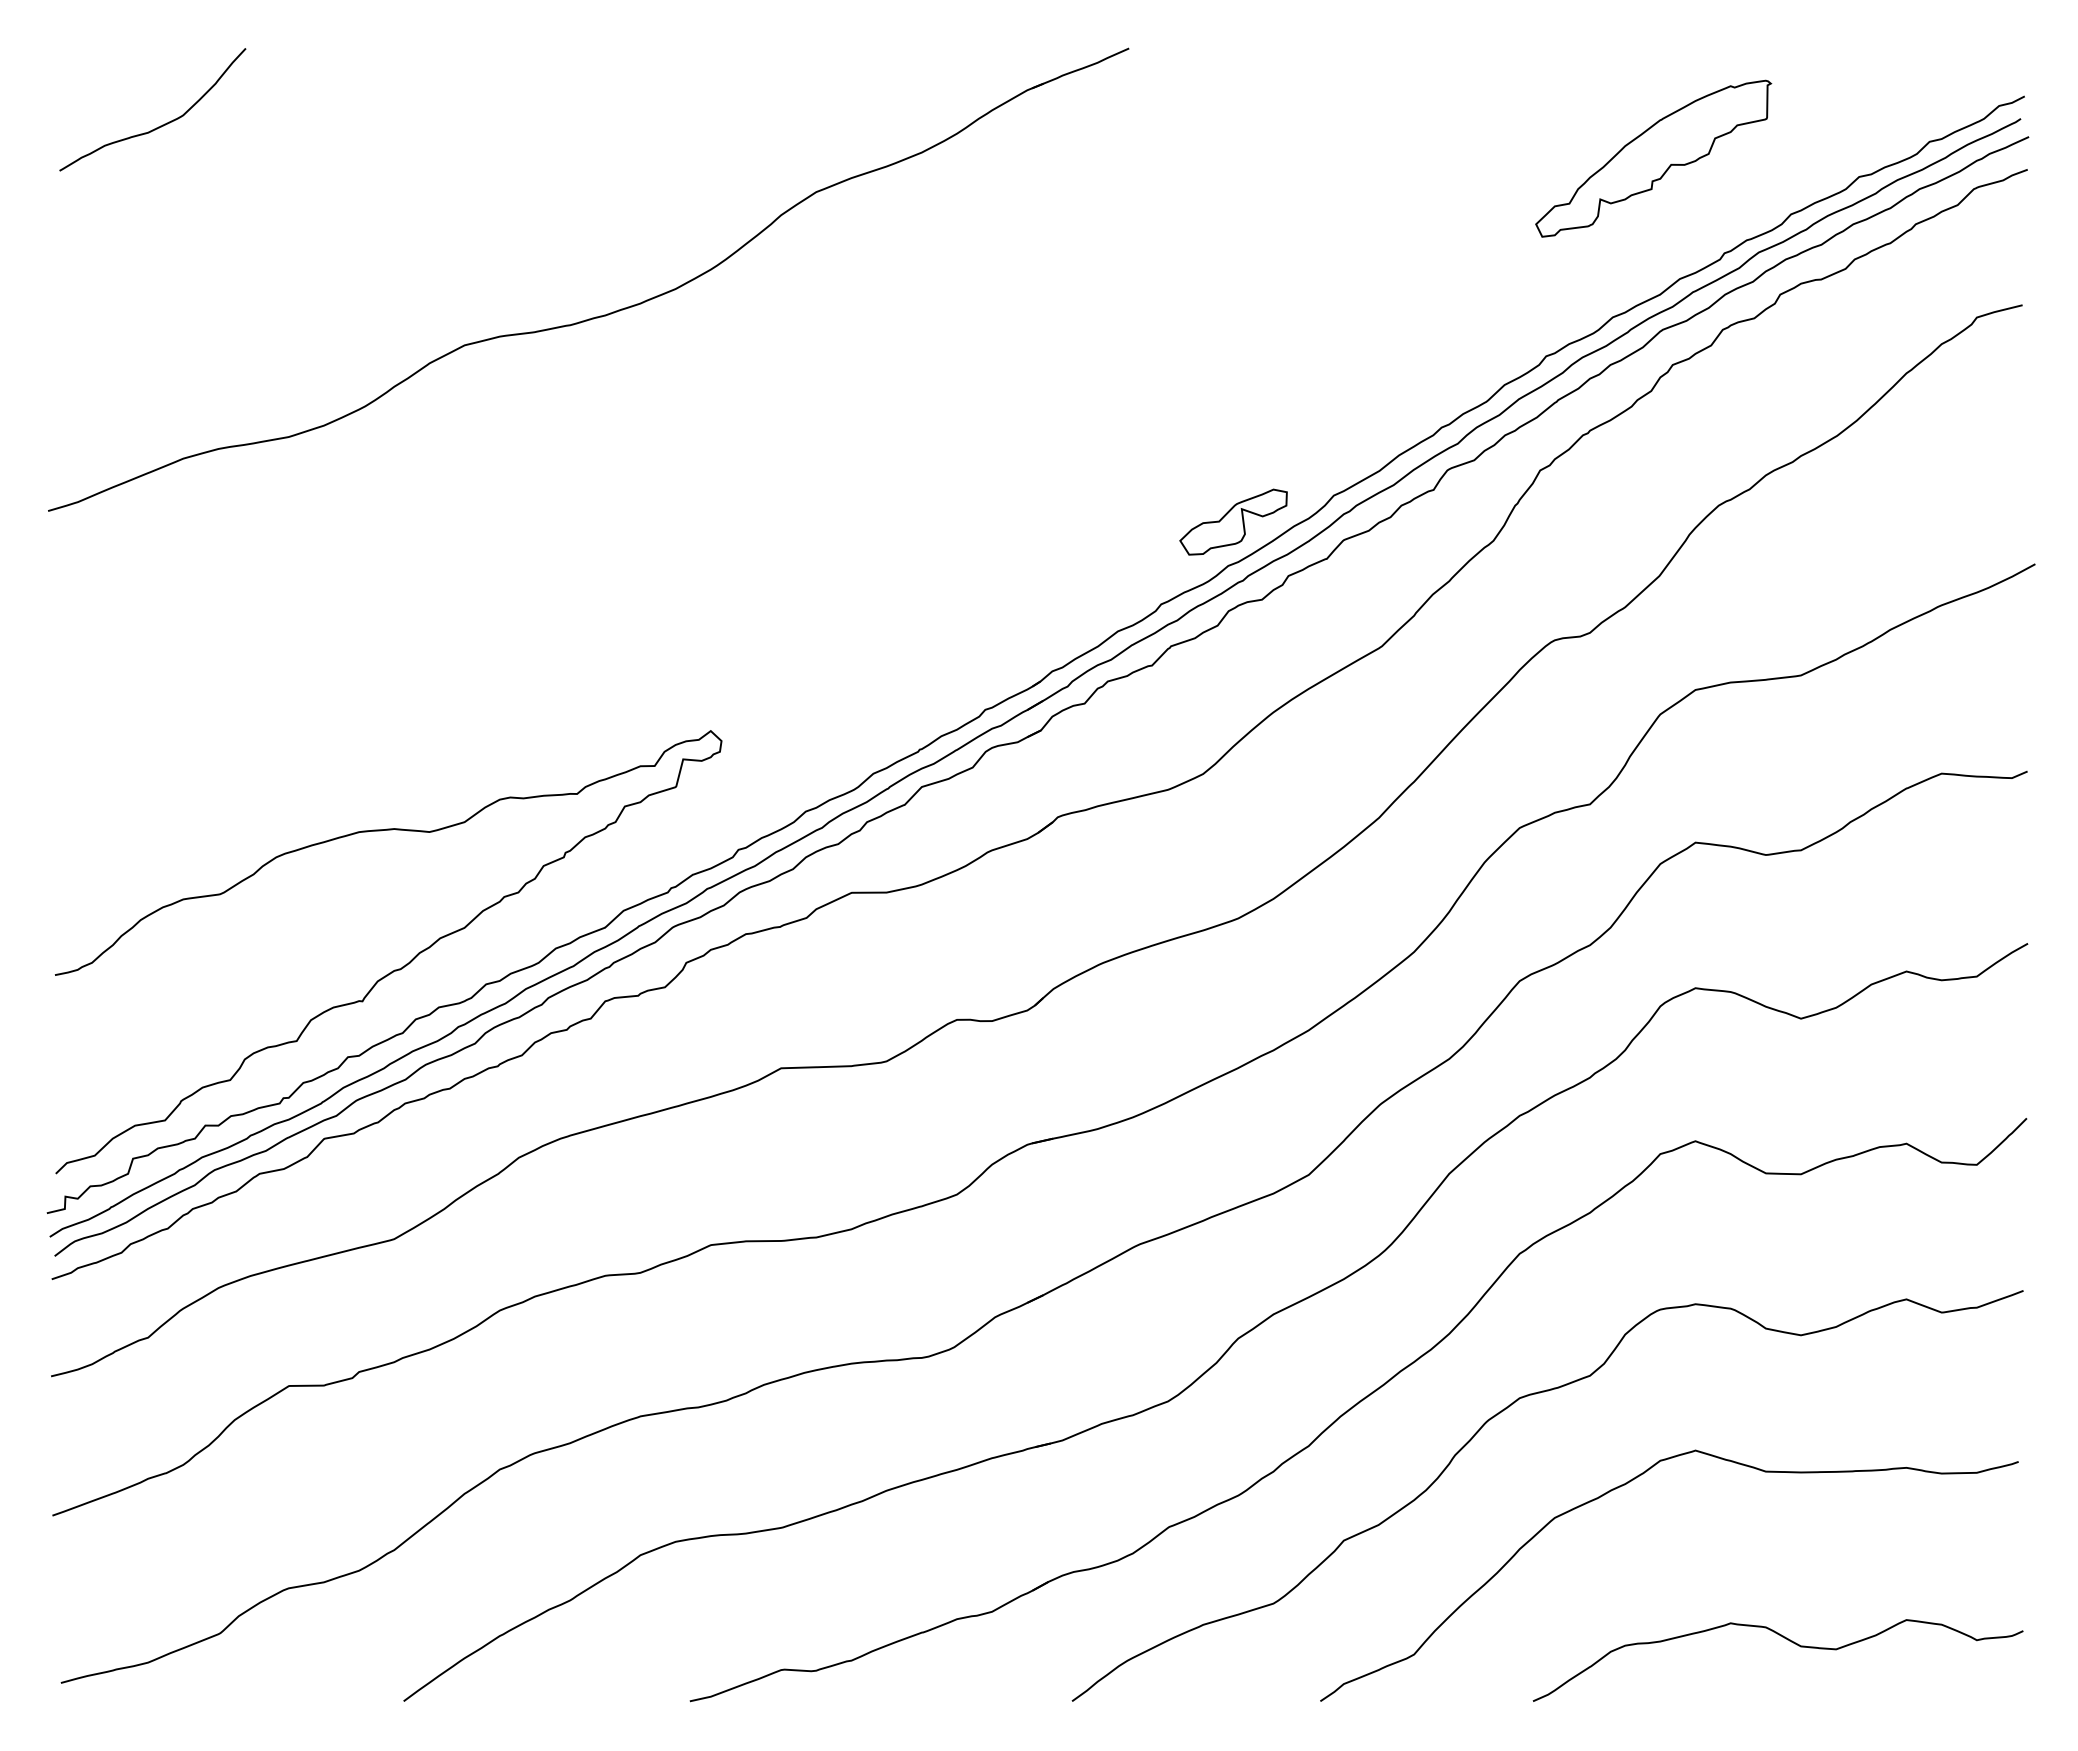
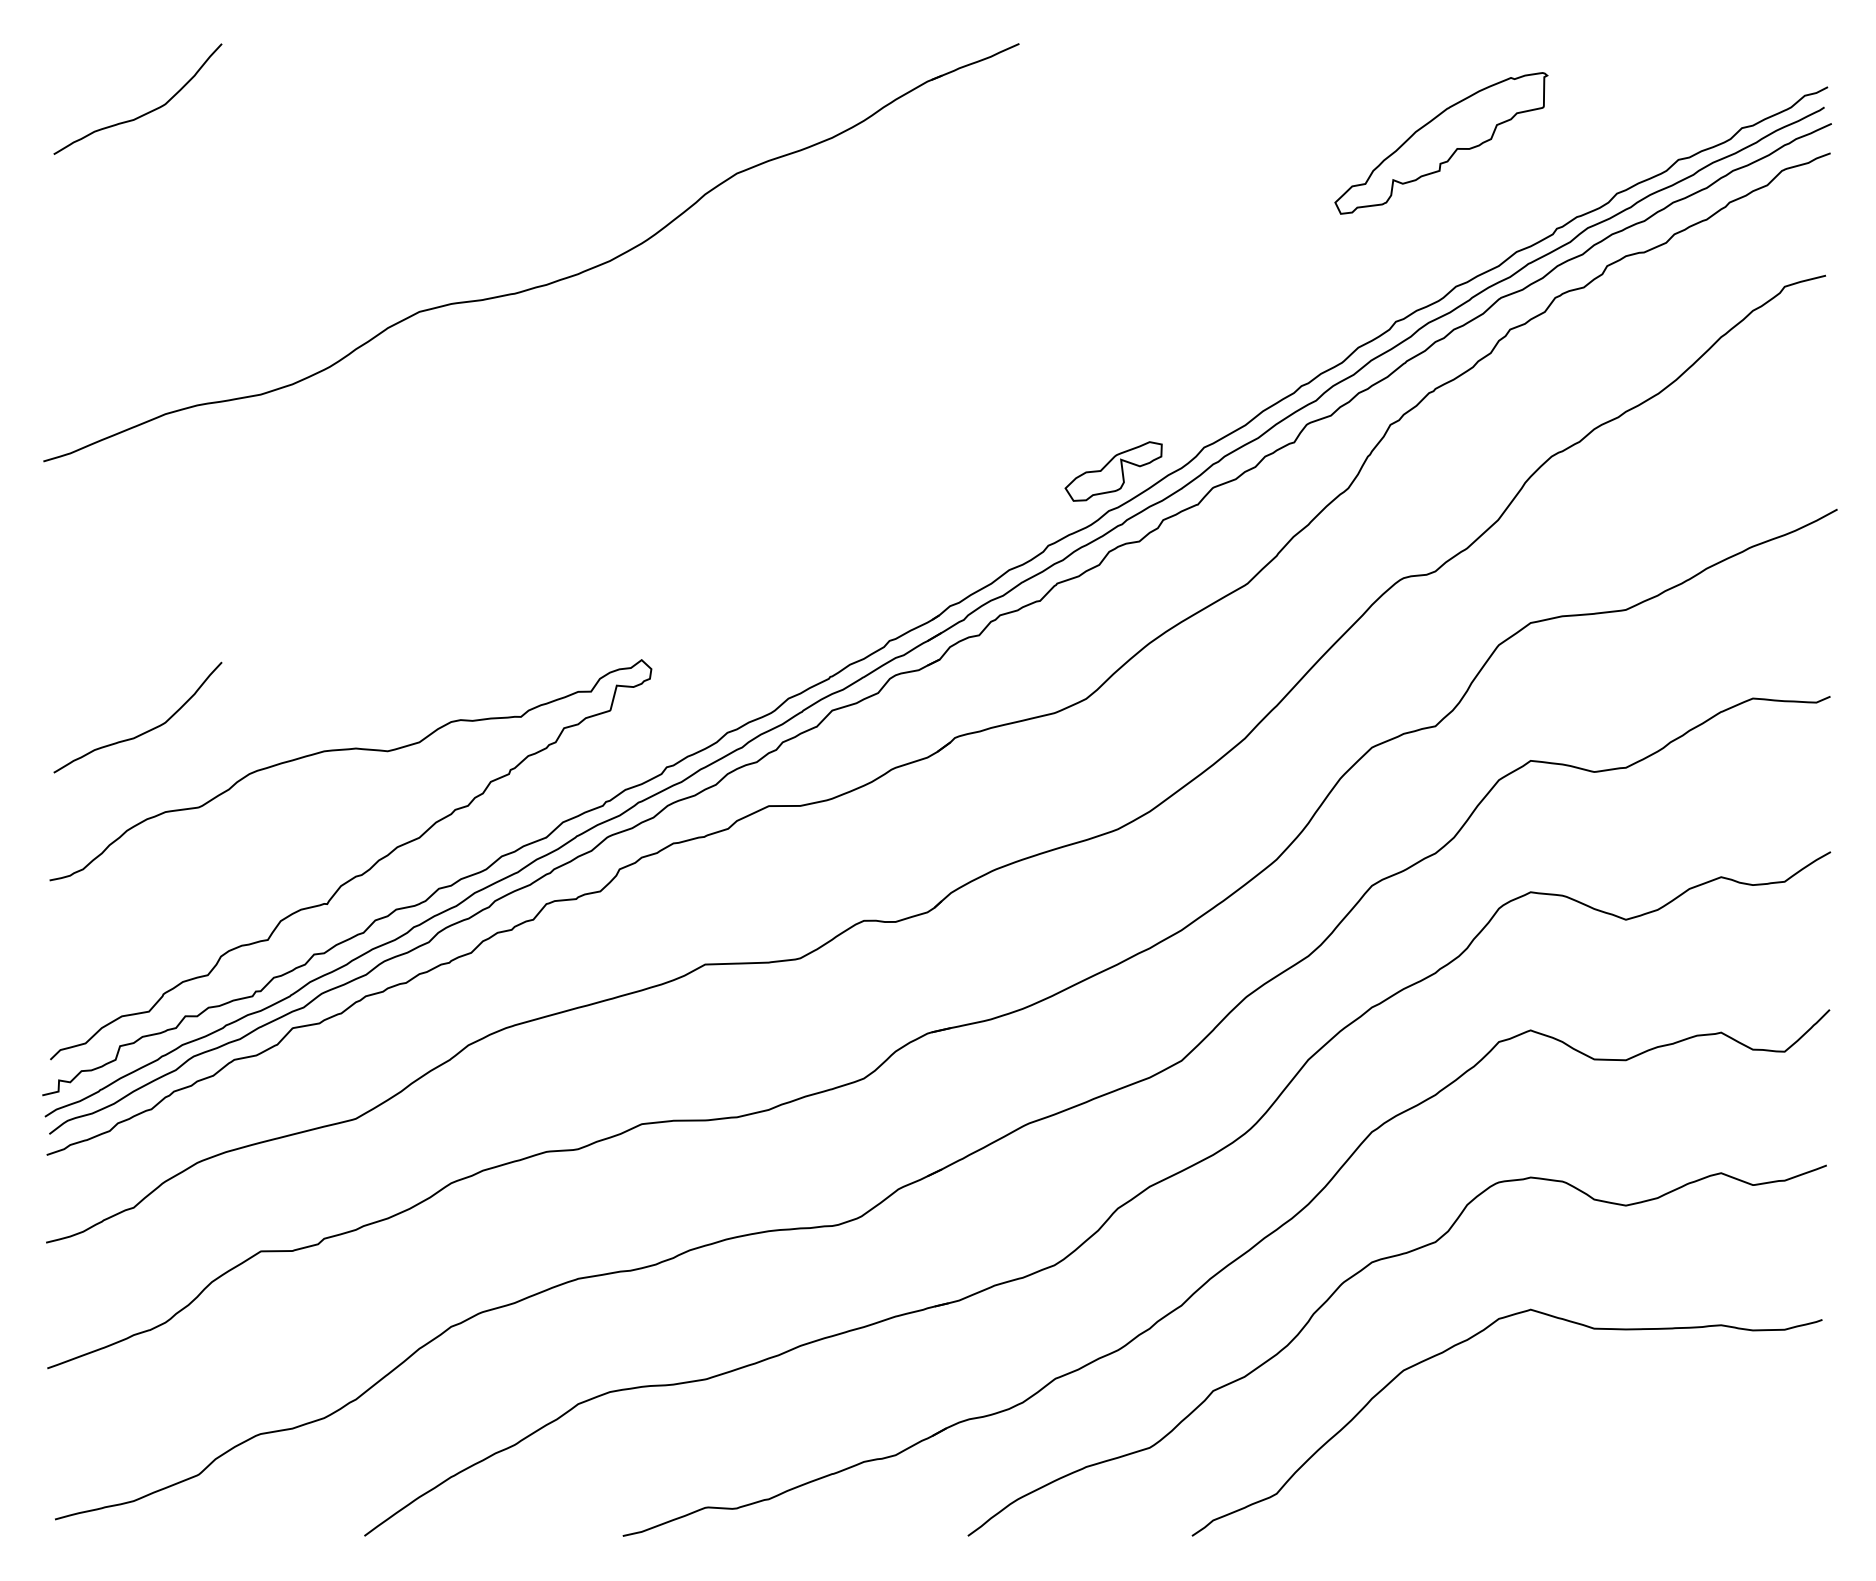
part: (1653, 158) -> (1441, 143), moved
curve: (160, 810) -> (144, 731), added
curve: (1787, 1640) -> (1613, 1481), removed

